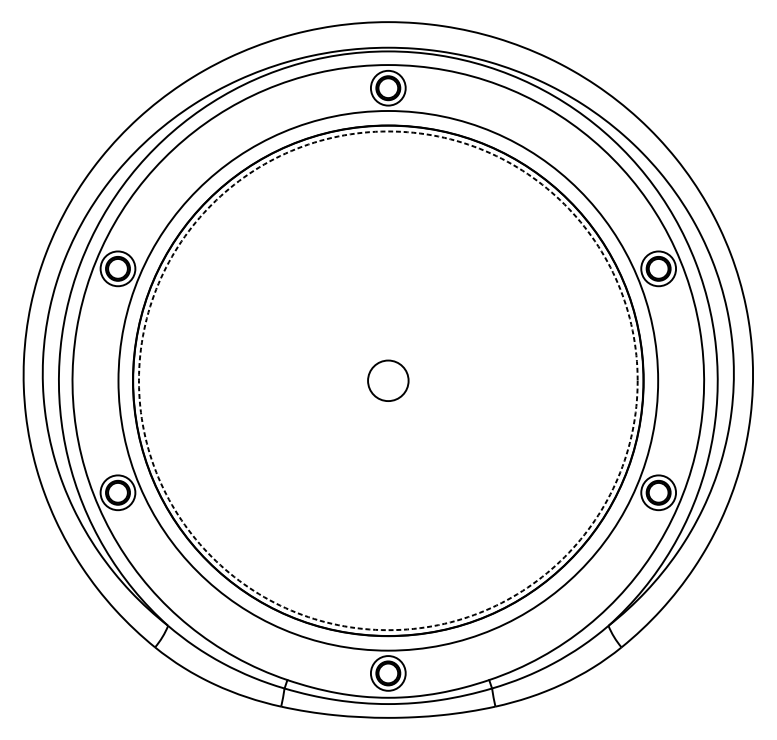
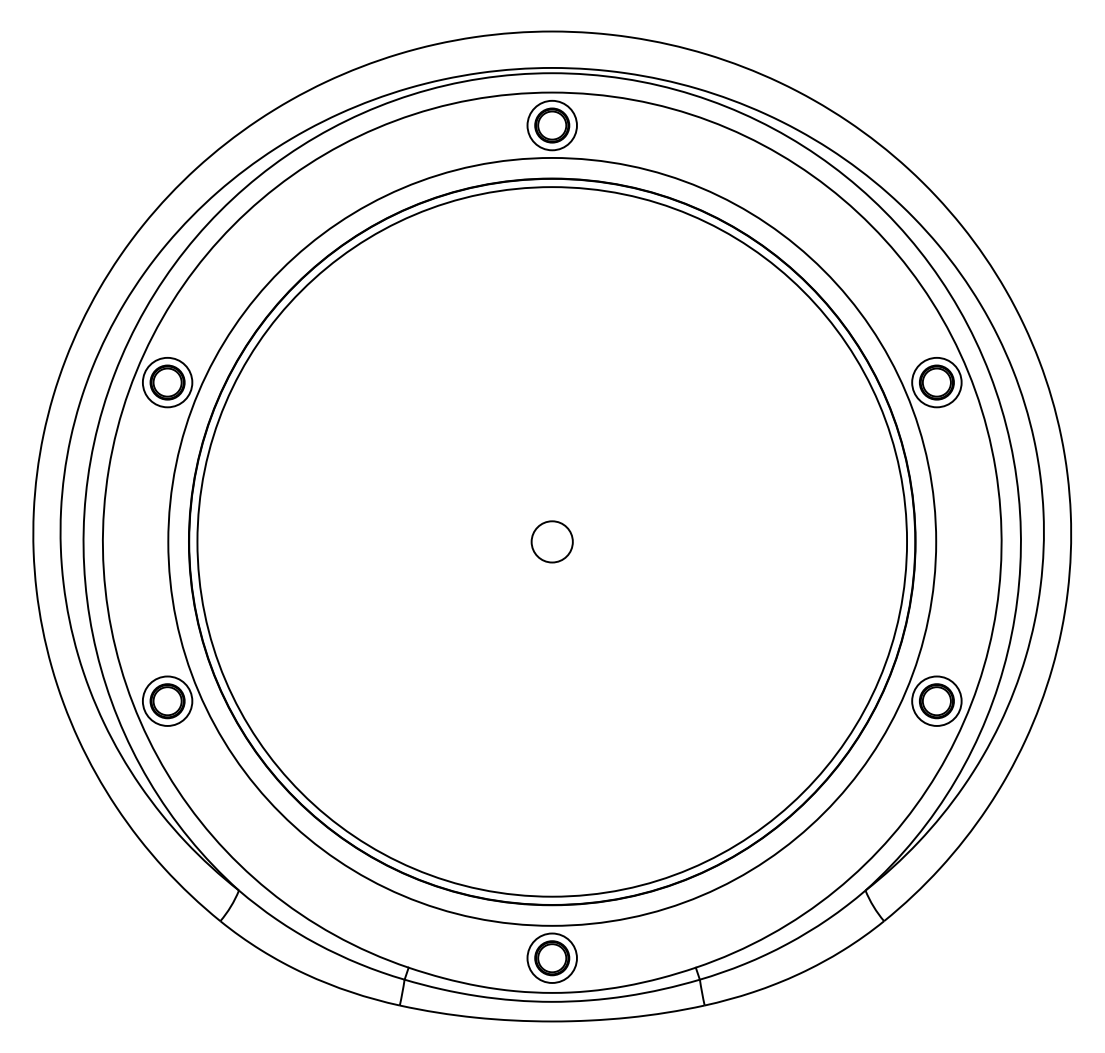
circle: (387, 380) -> (551, 541), size x0.71
circle: (388, 380) -> (552, 541), dashed -> solid

